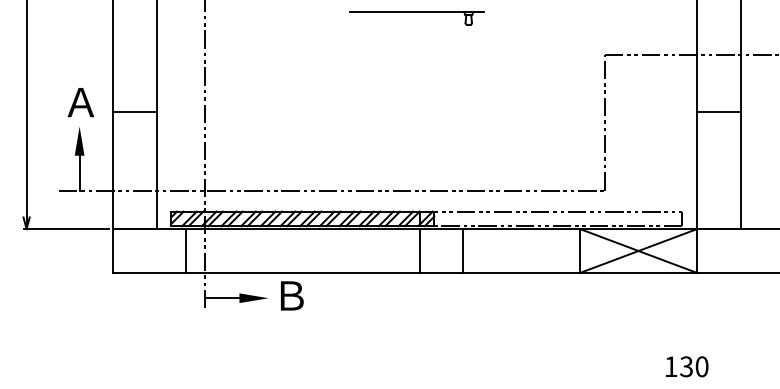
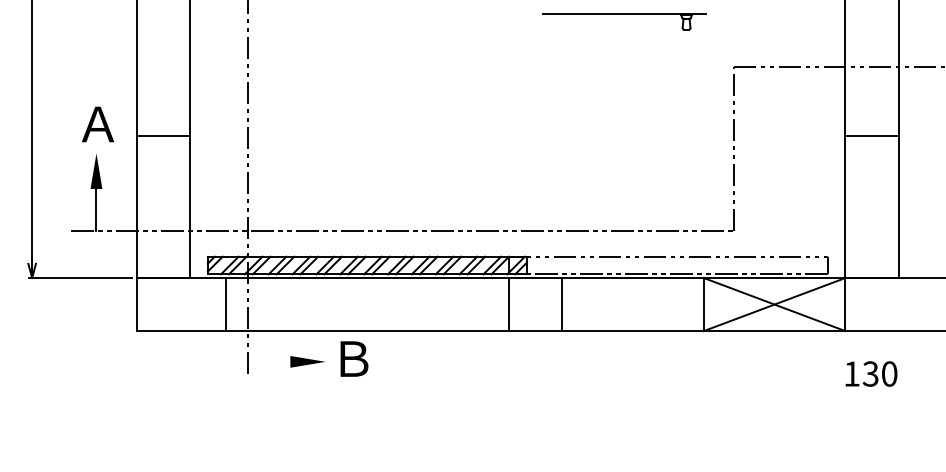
part: (417, 11) -> (624, 14), moved
line: (222, 297) -> (269, 361), removed
text: (687, 366) -> (871, 373), moved

